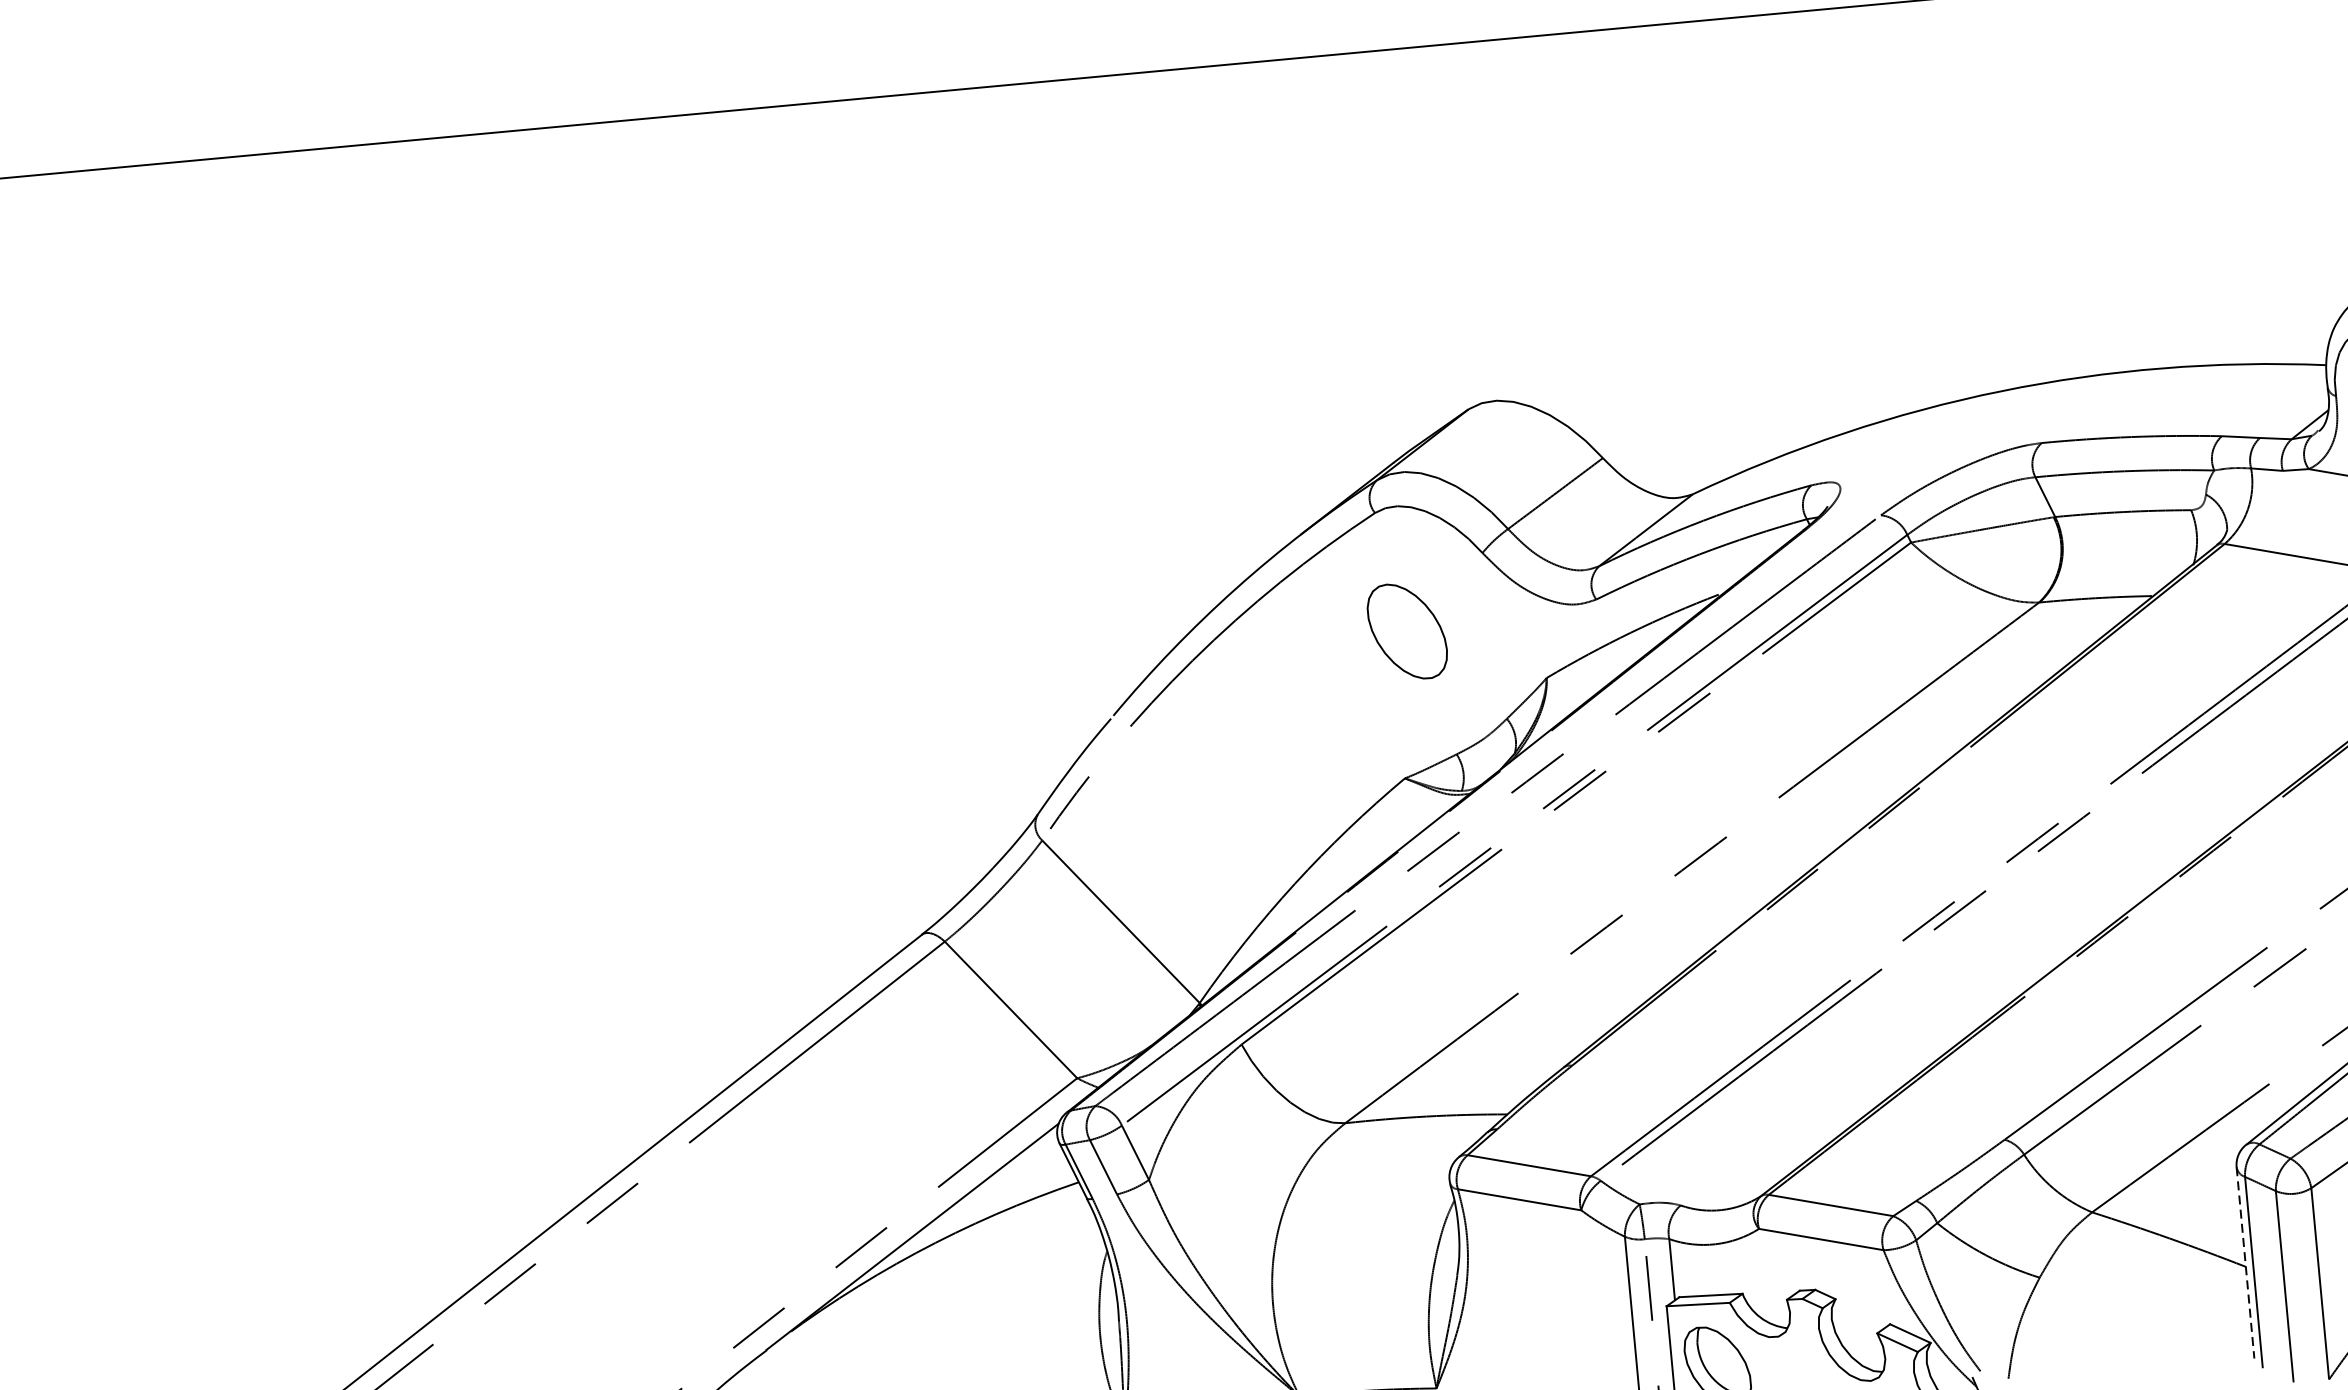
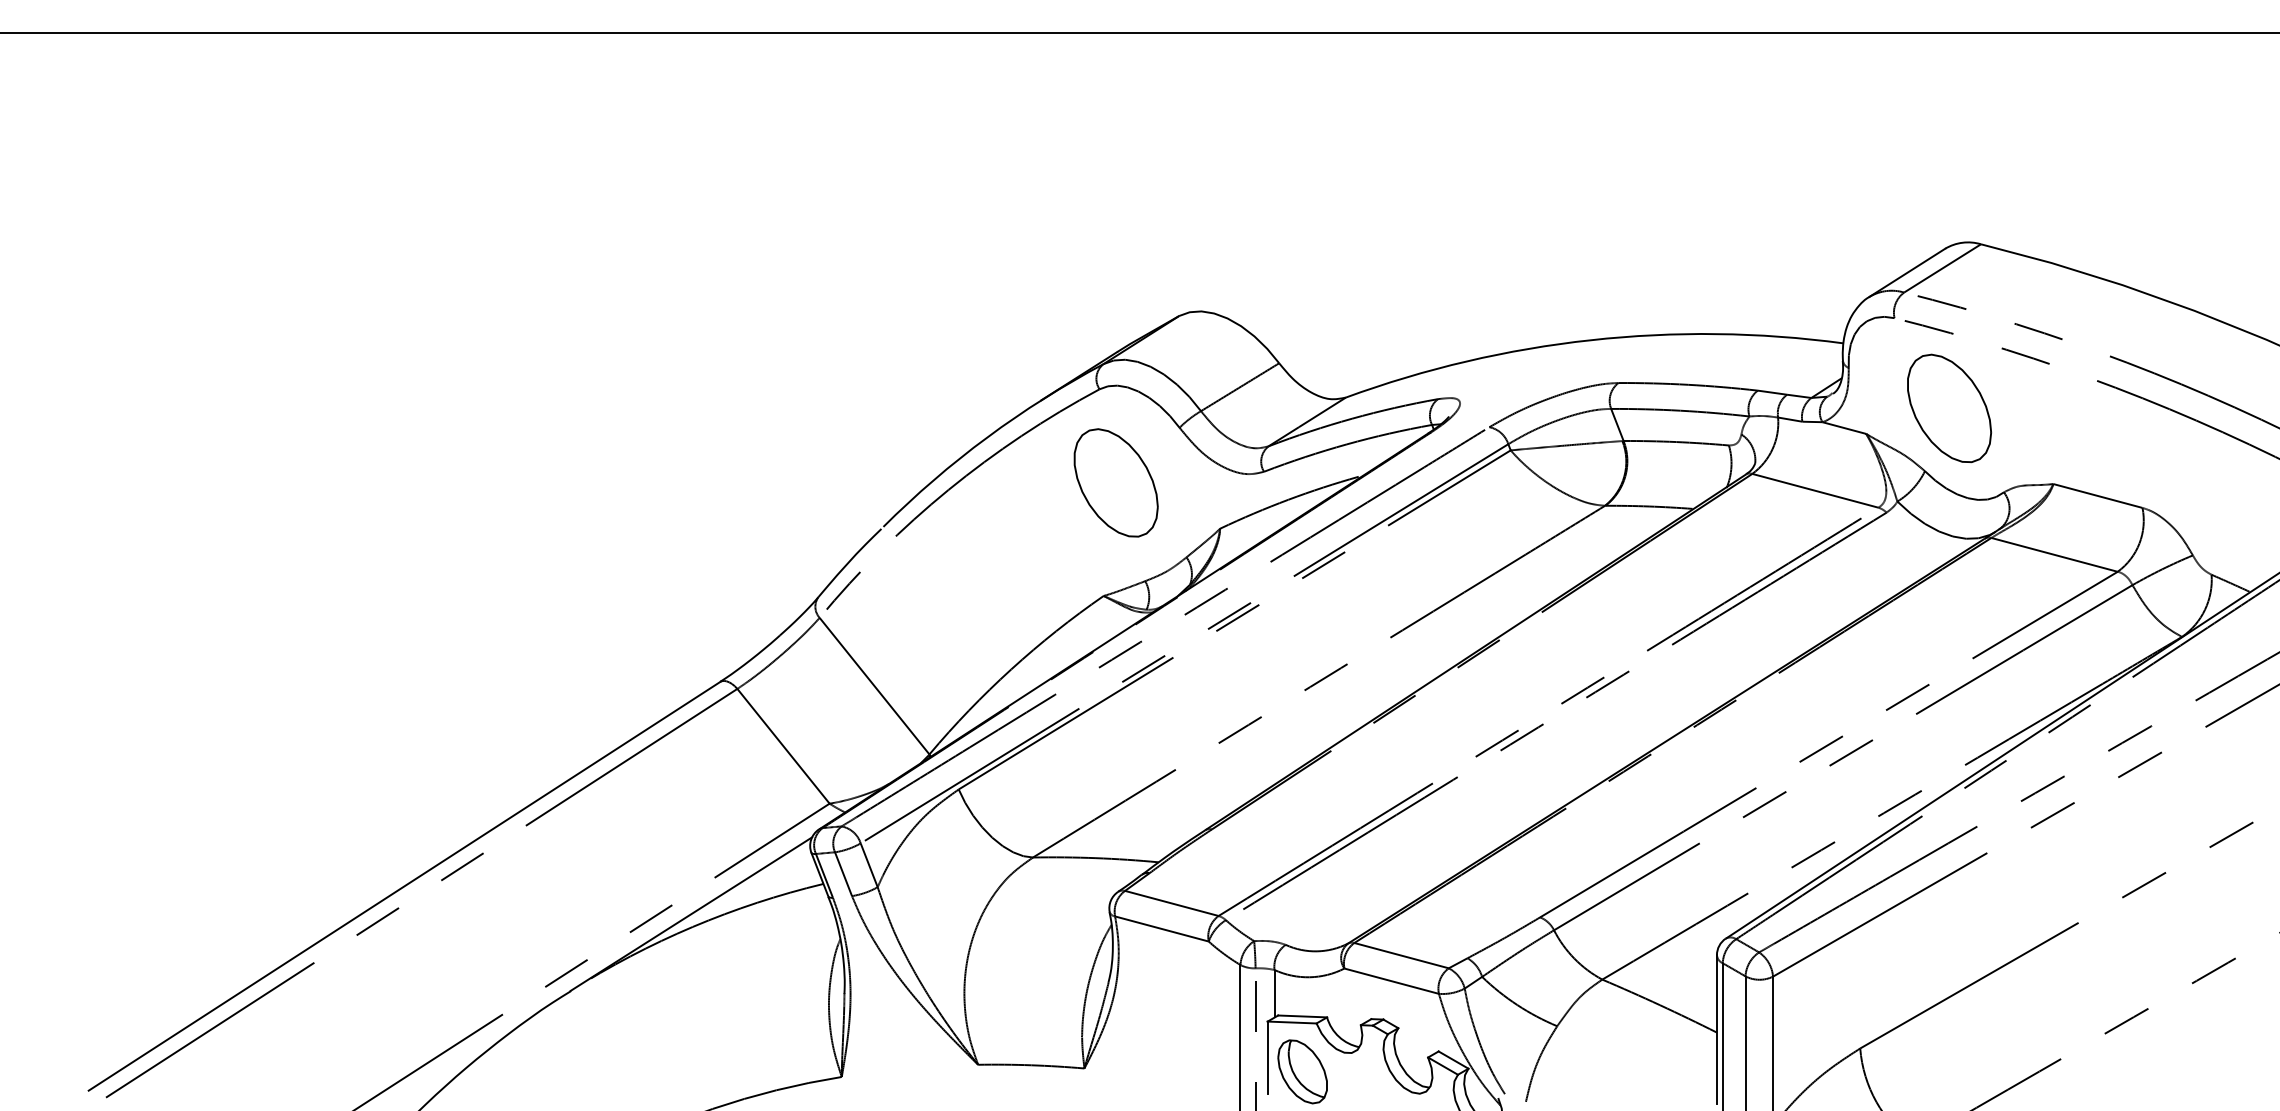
part: (1406, 631) -> (1115, 482), size x1.43
line: (2245, 1264) -> (1716, 1030), dashed -> solid

